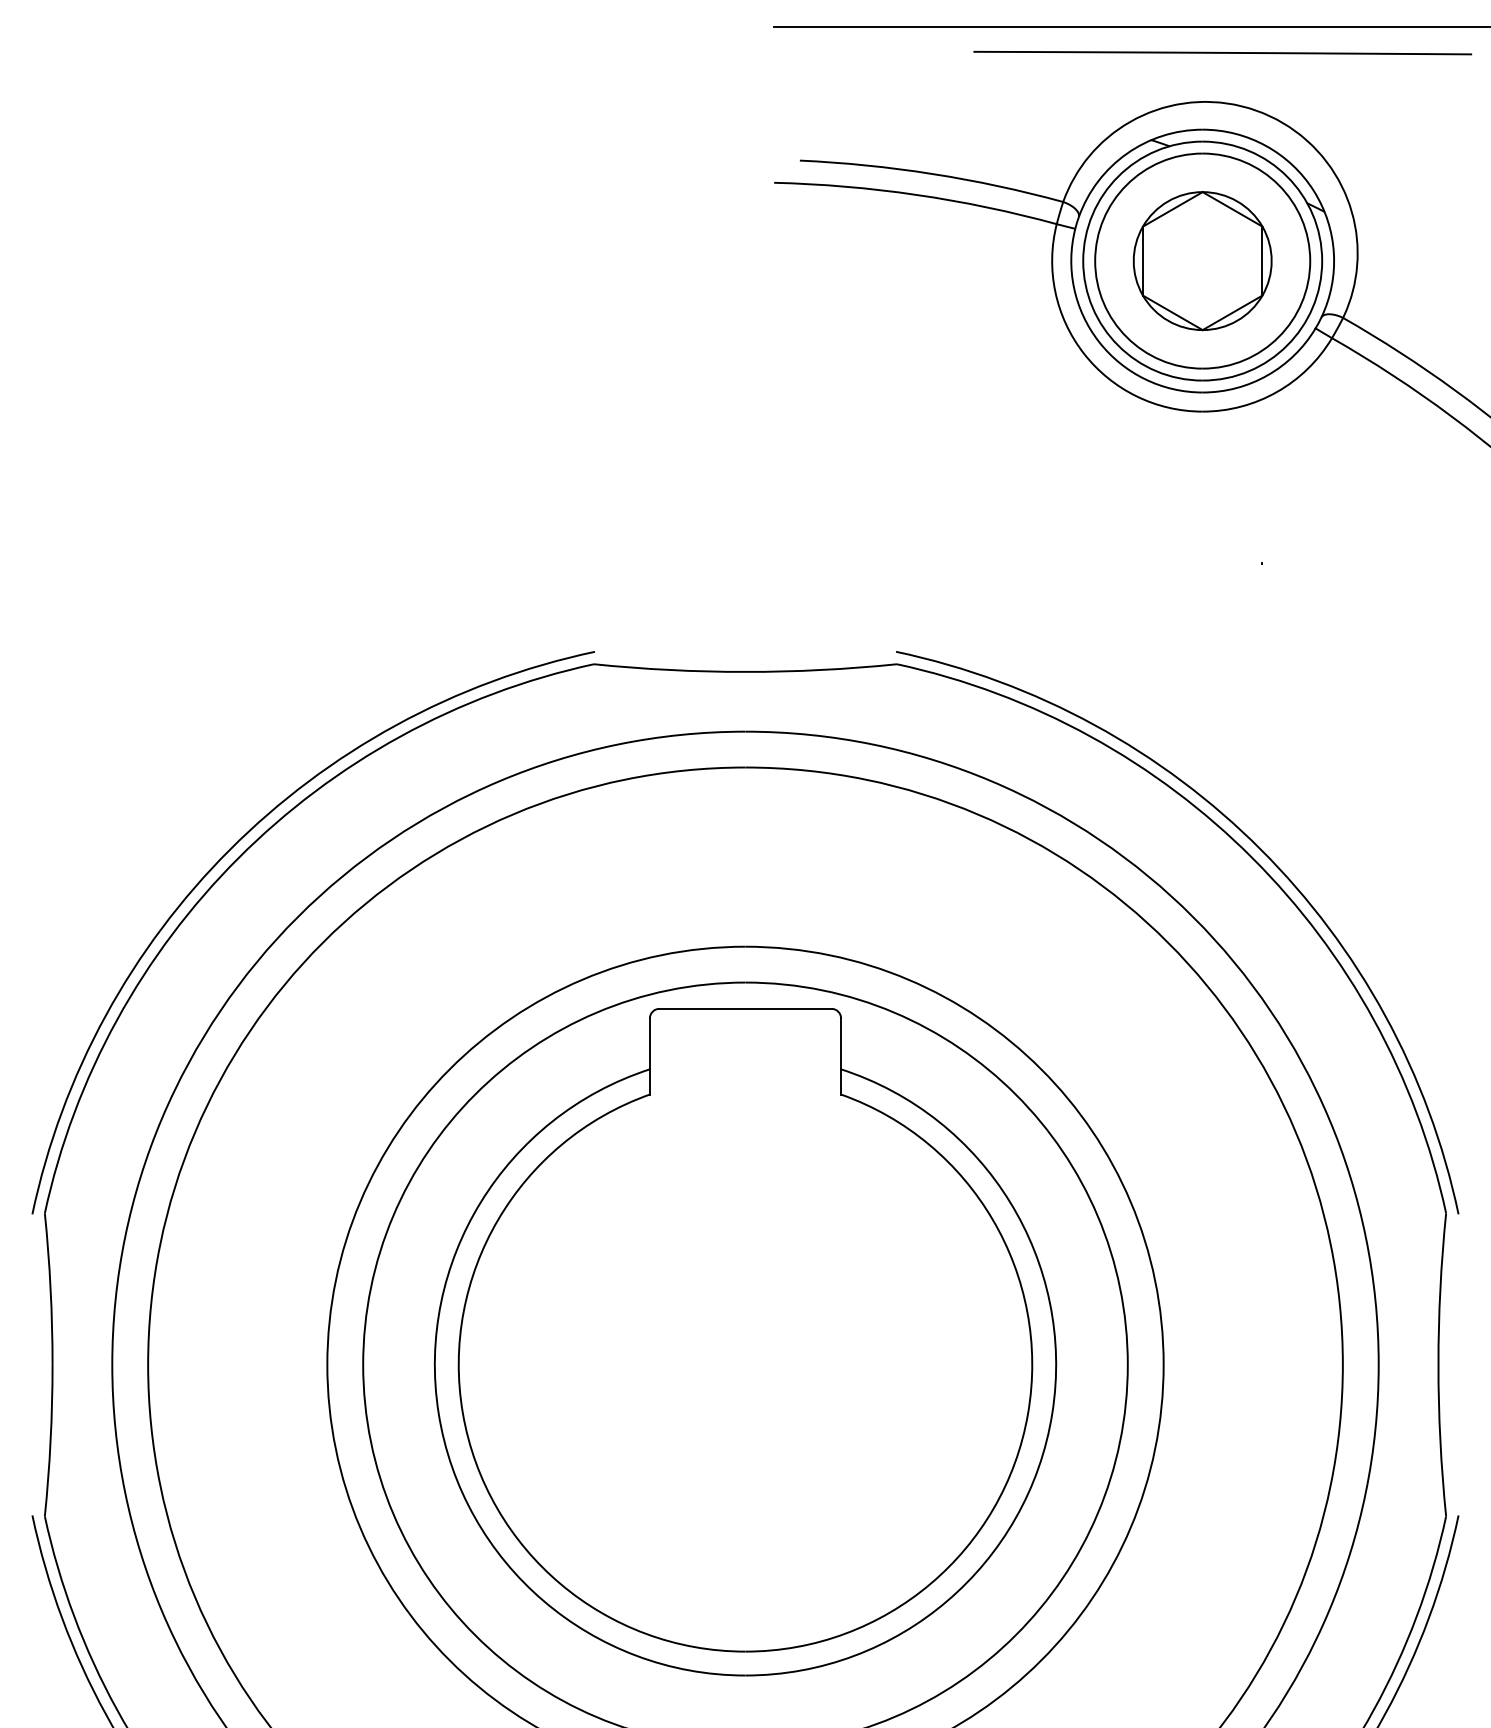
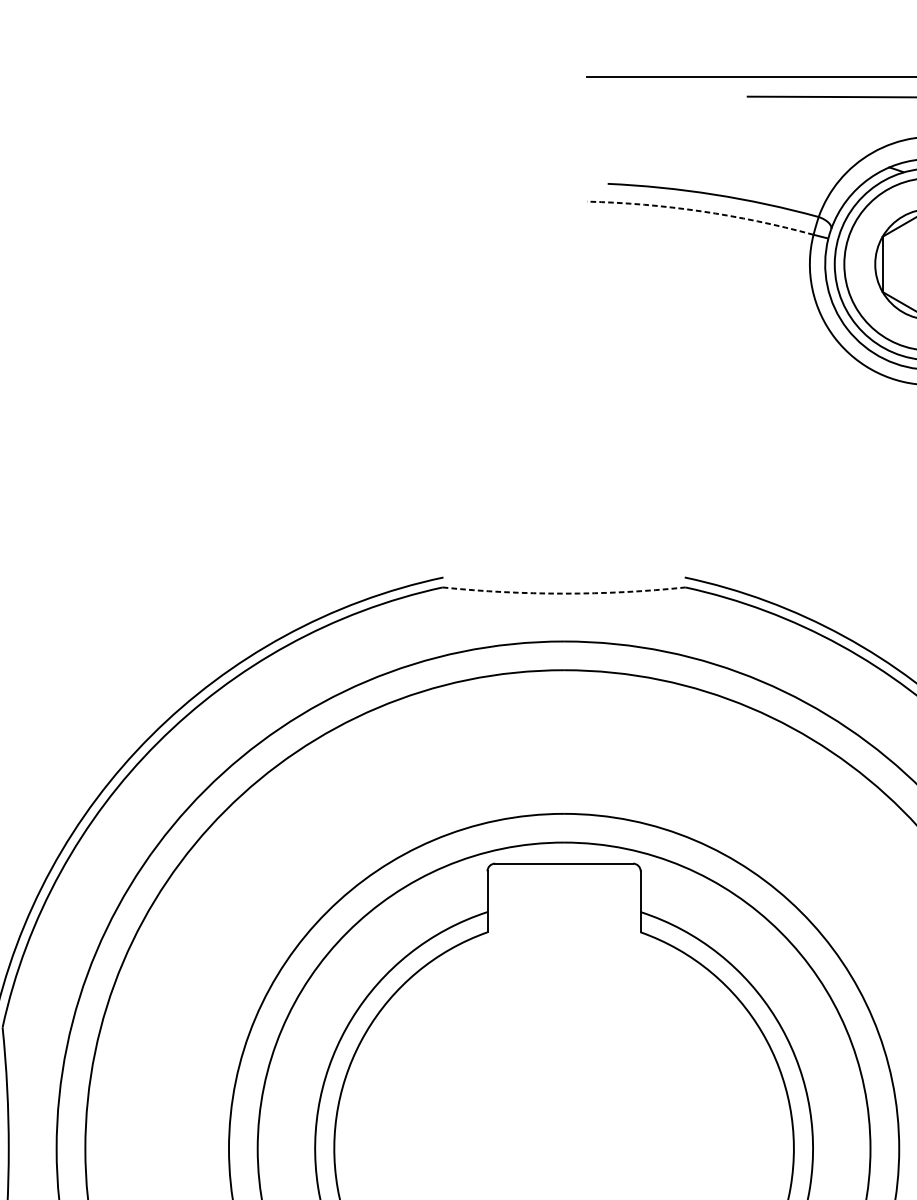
arc: (916, 194) -> (701, 211), solid -> dashed
arc: (745, 671) -> (564, 593), solid -> dashed

